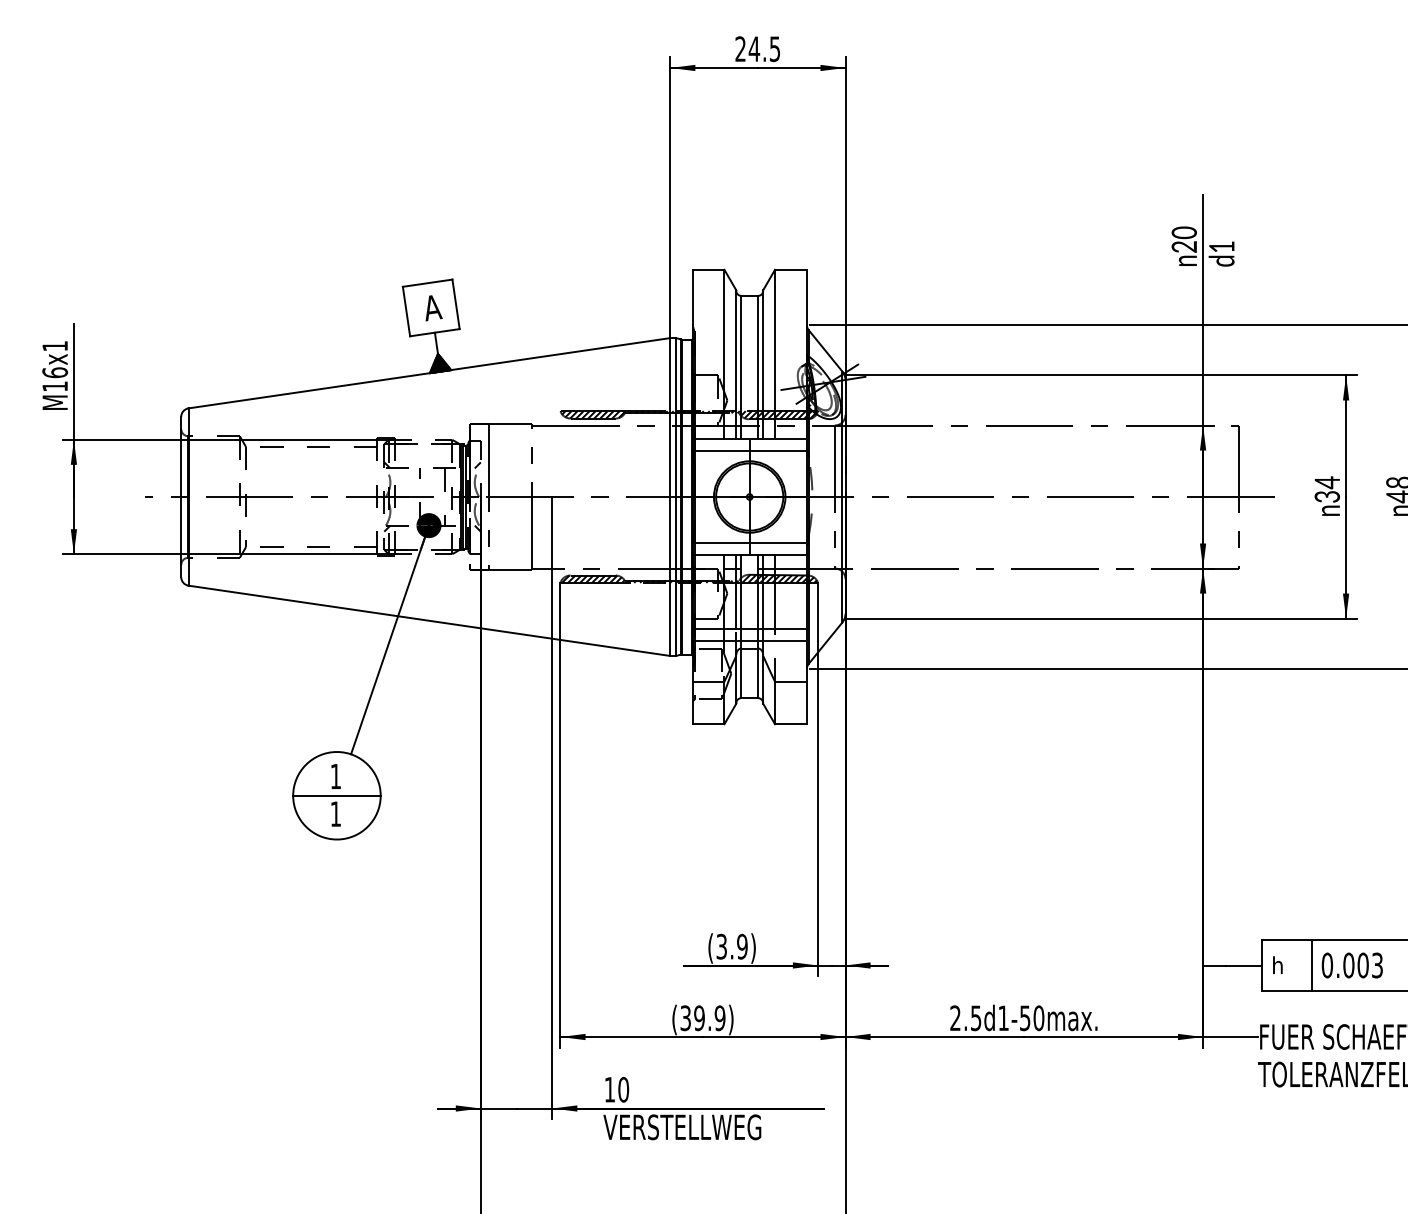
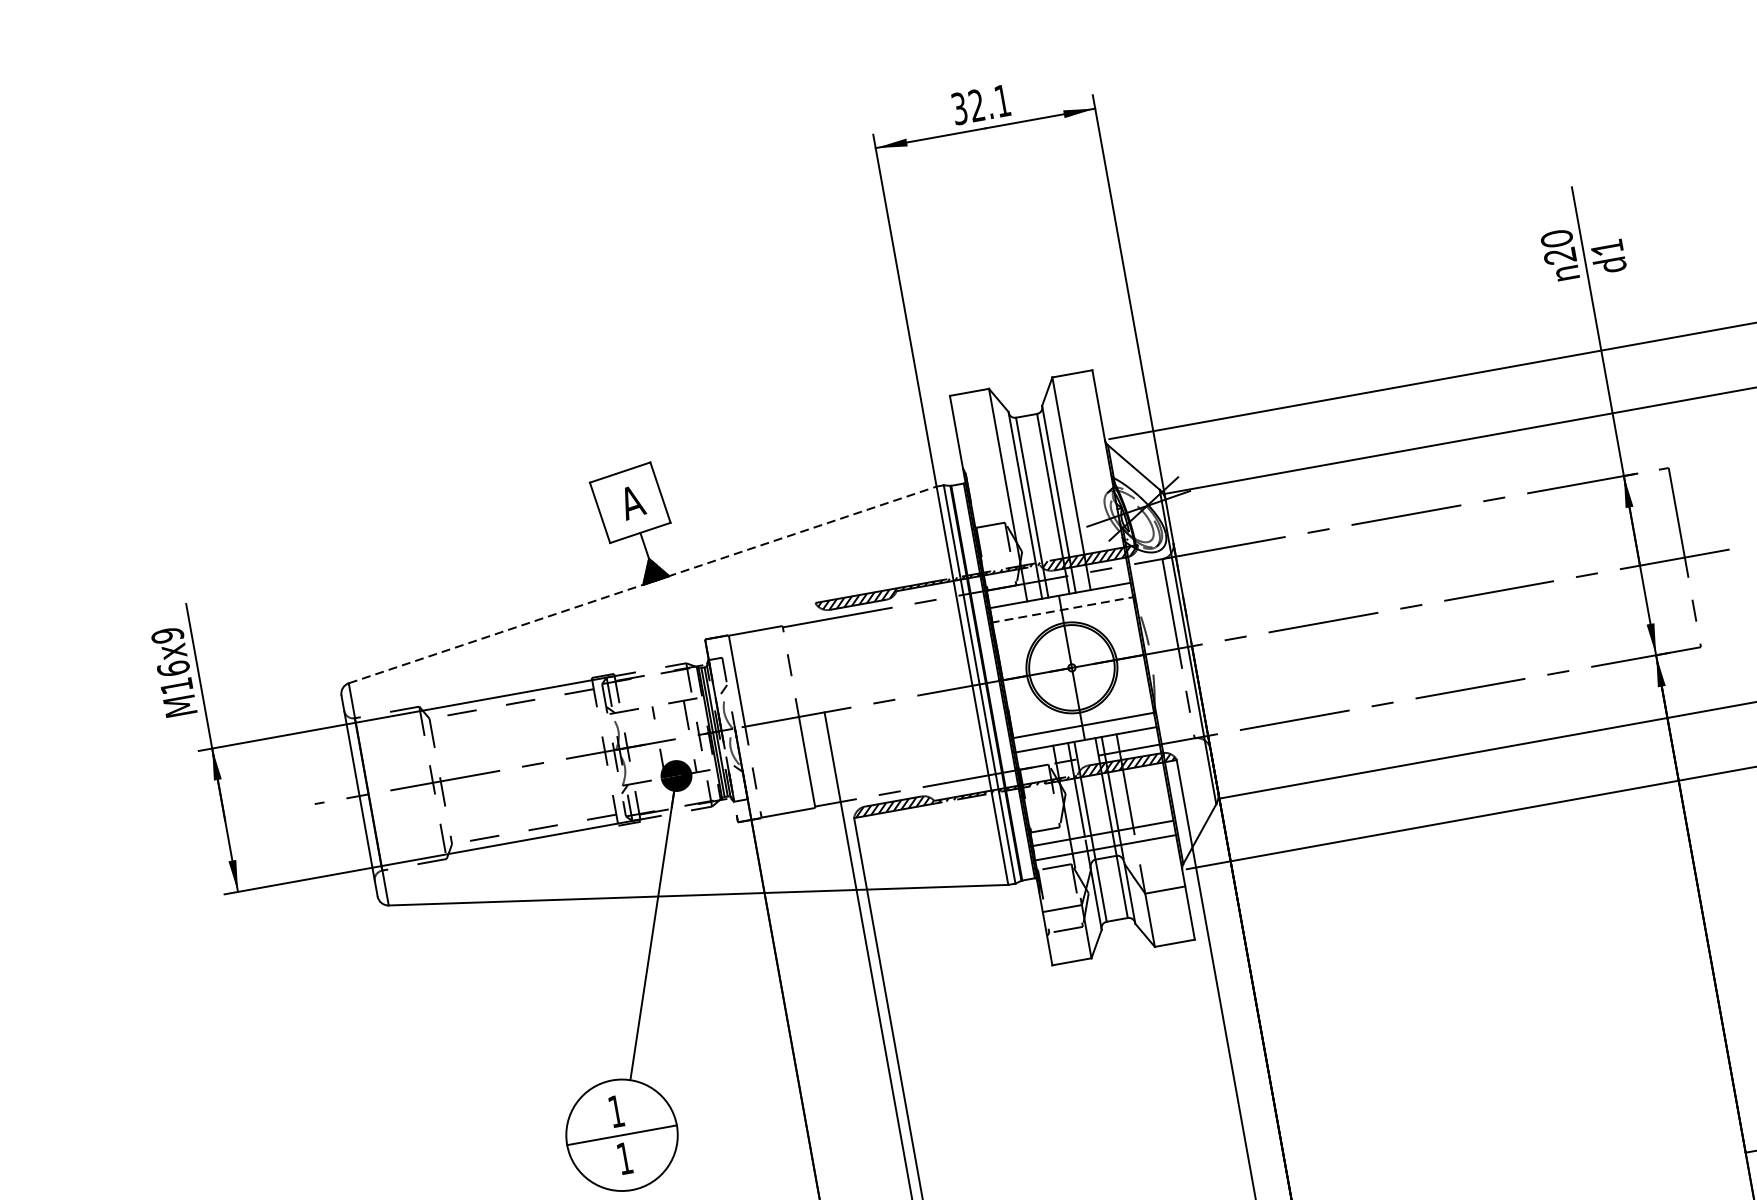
text: (757, 49) -> (980, 105), 24.5 -> 32.1
text: (55, 345) -> (167, 634), M16x1 -> M16x9
line: (429, 373) -> (642, 585), solid -> dashed
line: (750, 450) -> (1062, 609), solid -> dashed

